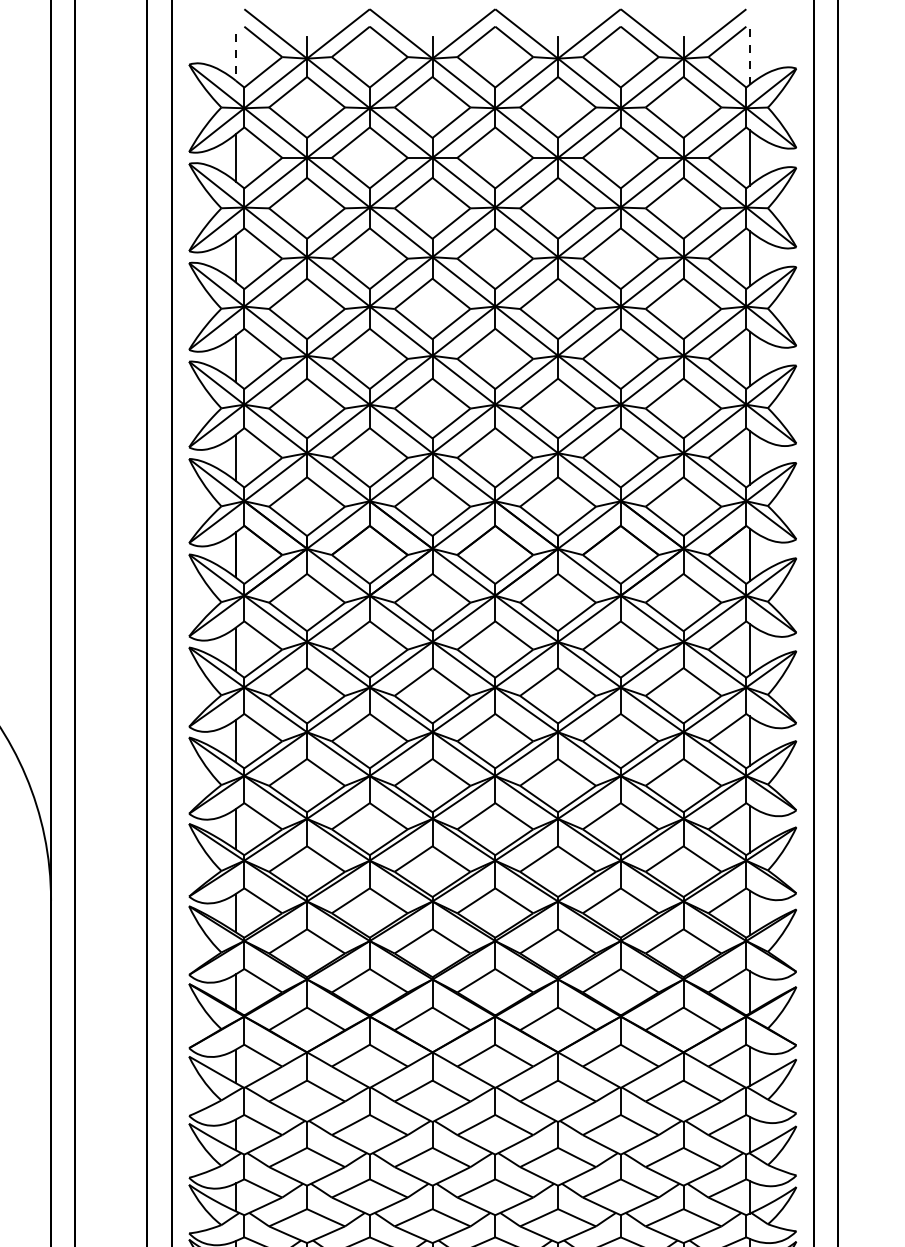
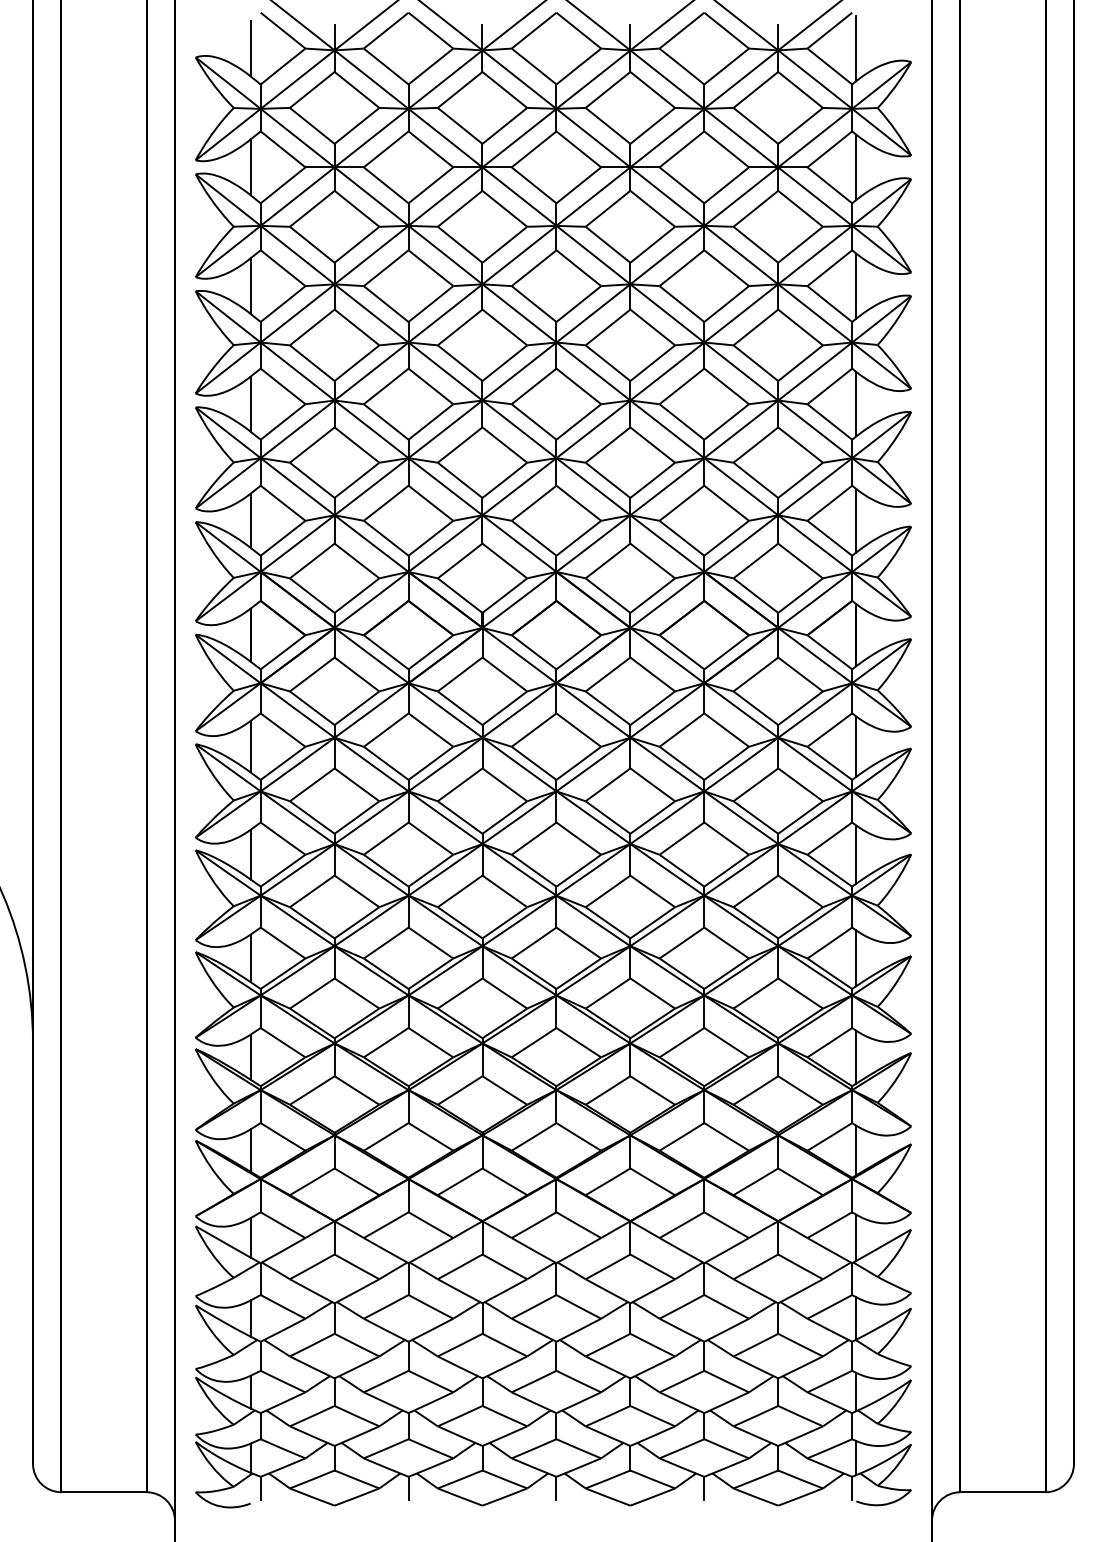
line: (235, 57) -> (250, 48), dashed -> solid
line: (749, 57) -> (856, 48), dashed -> solid

